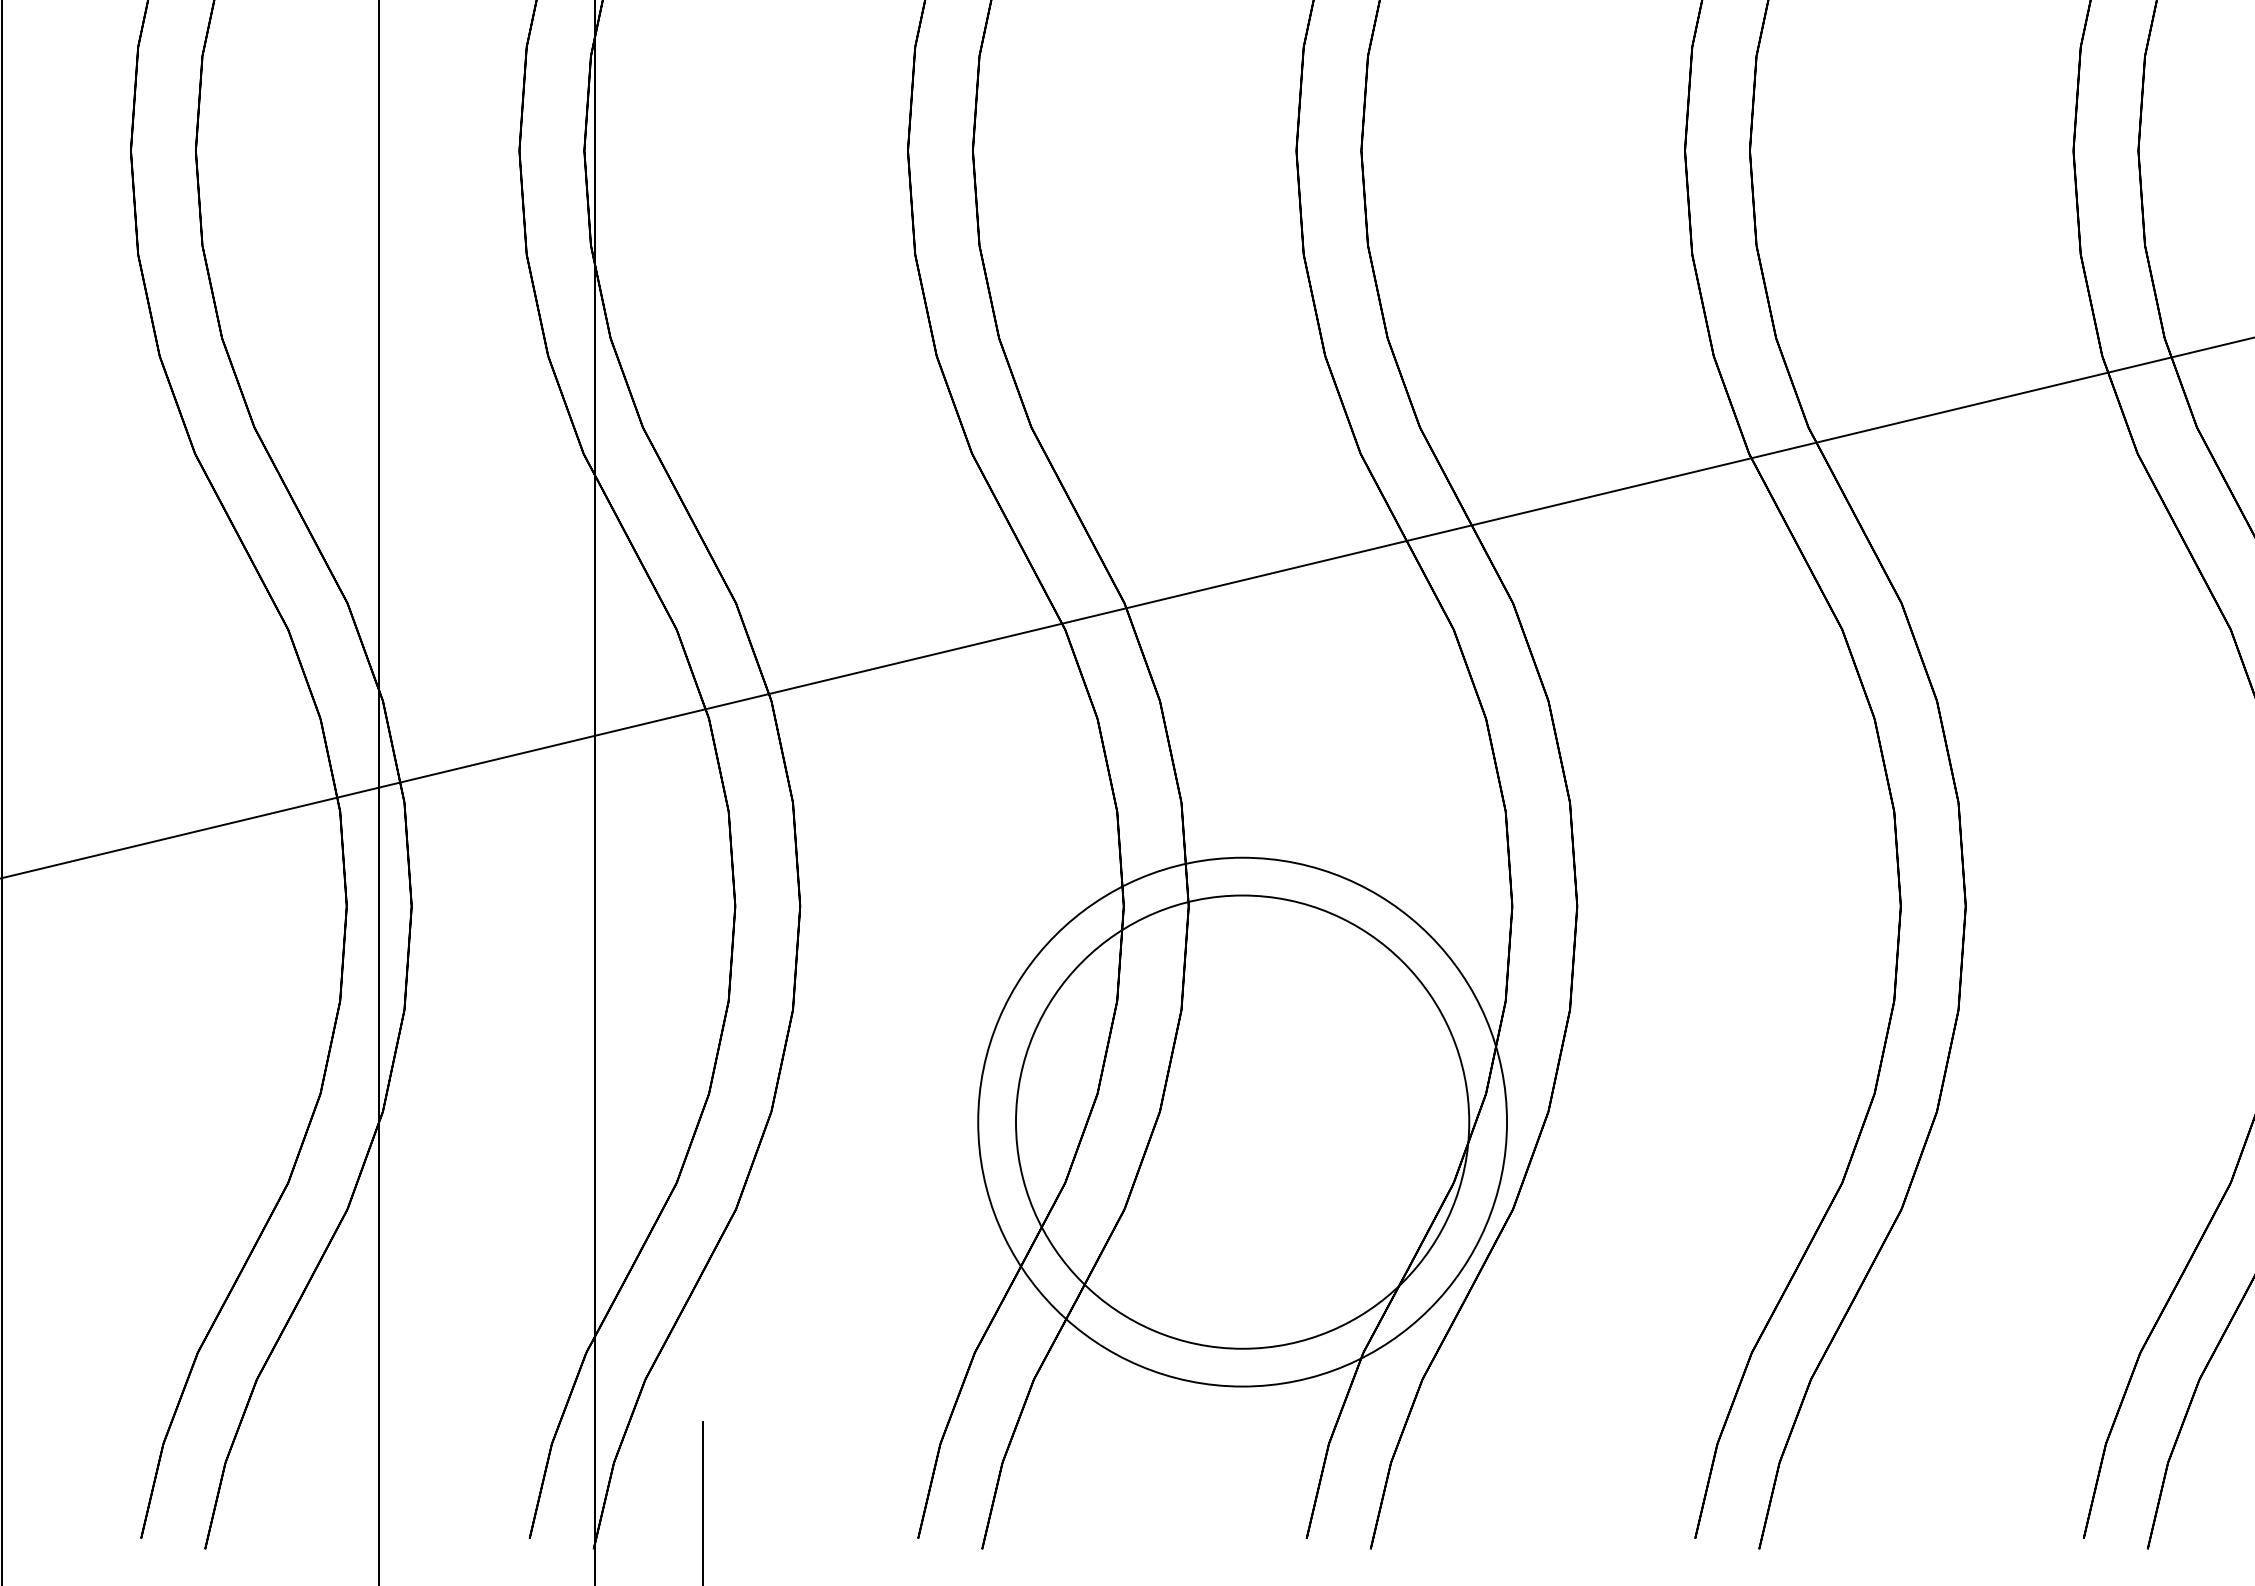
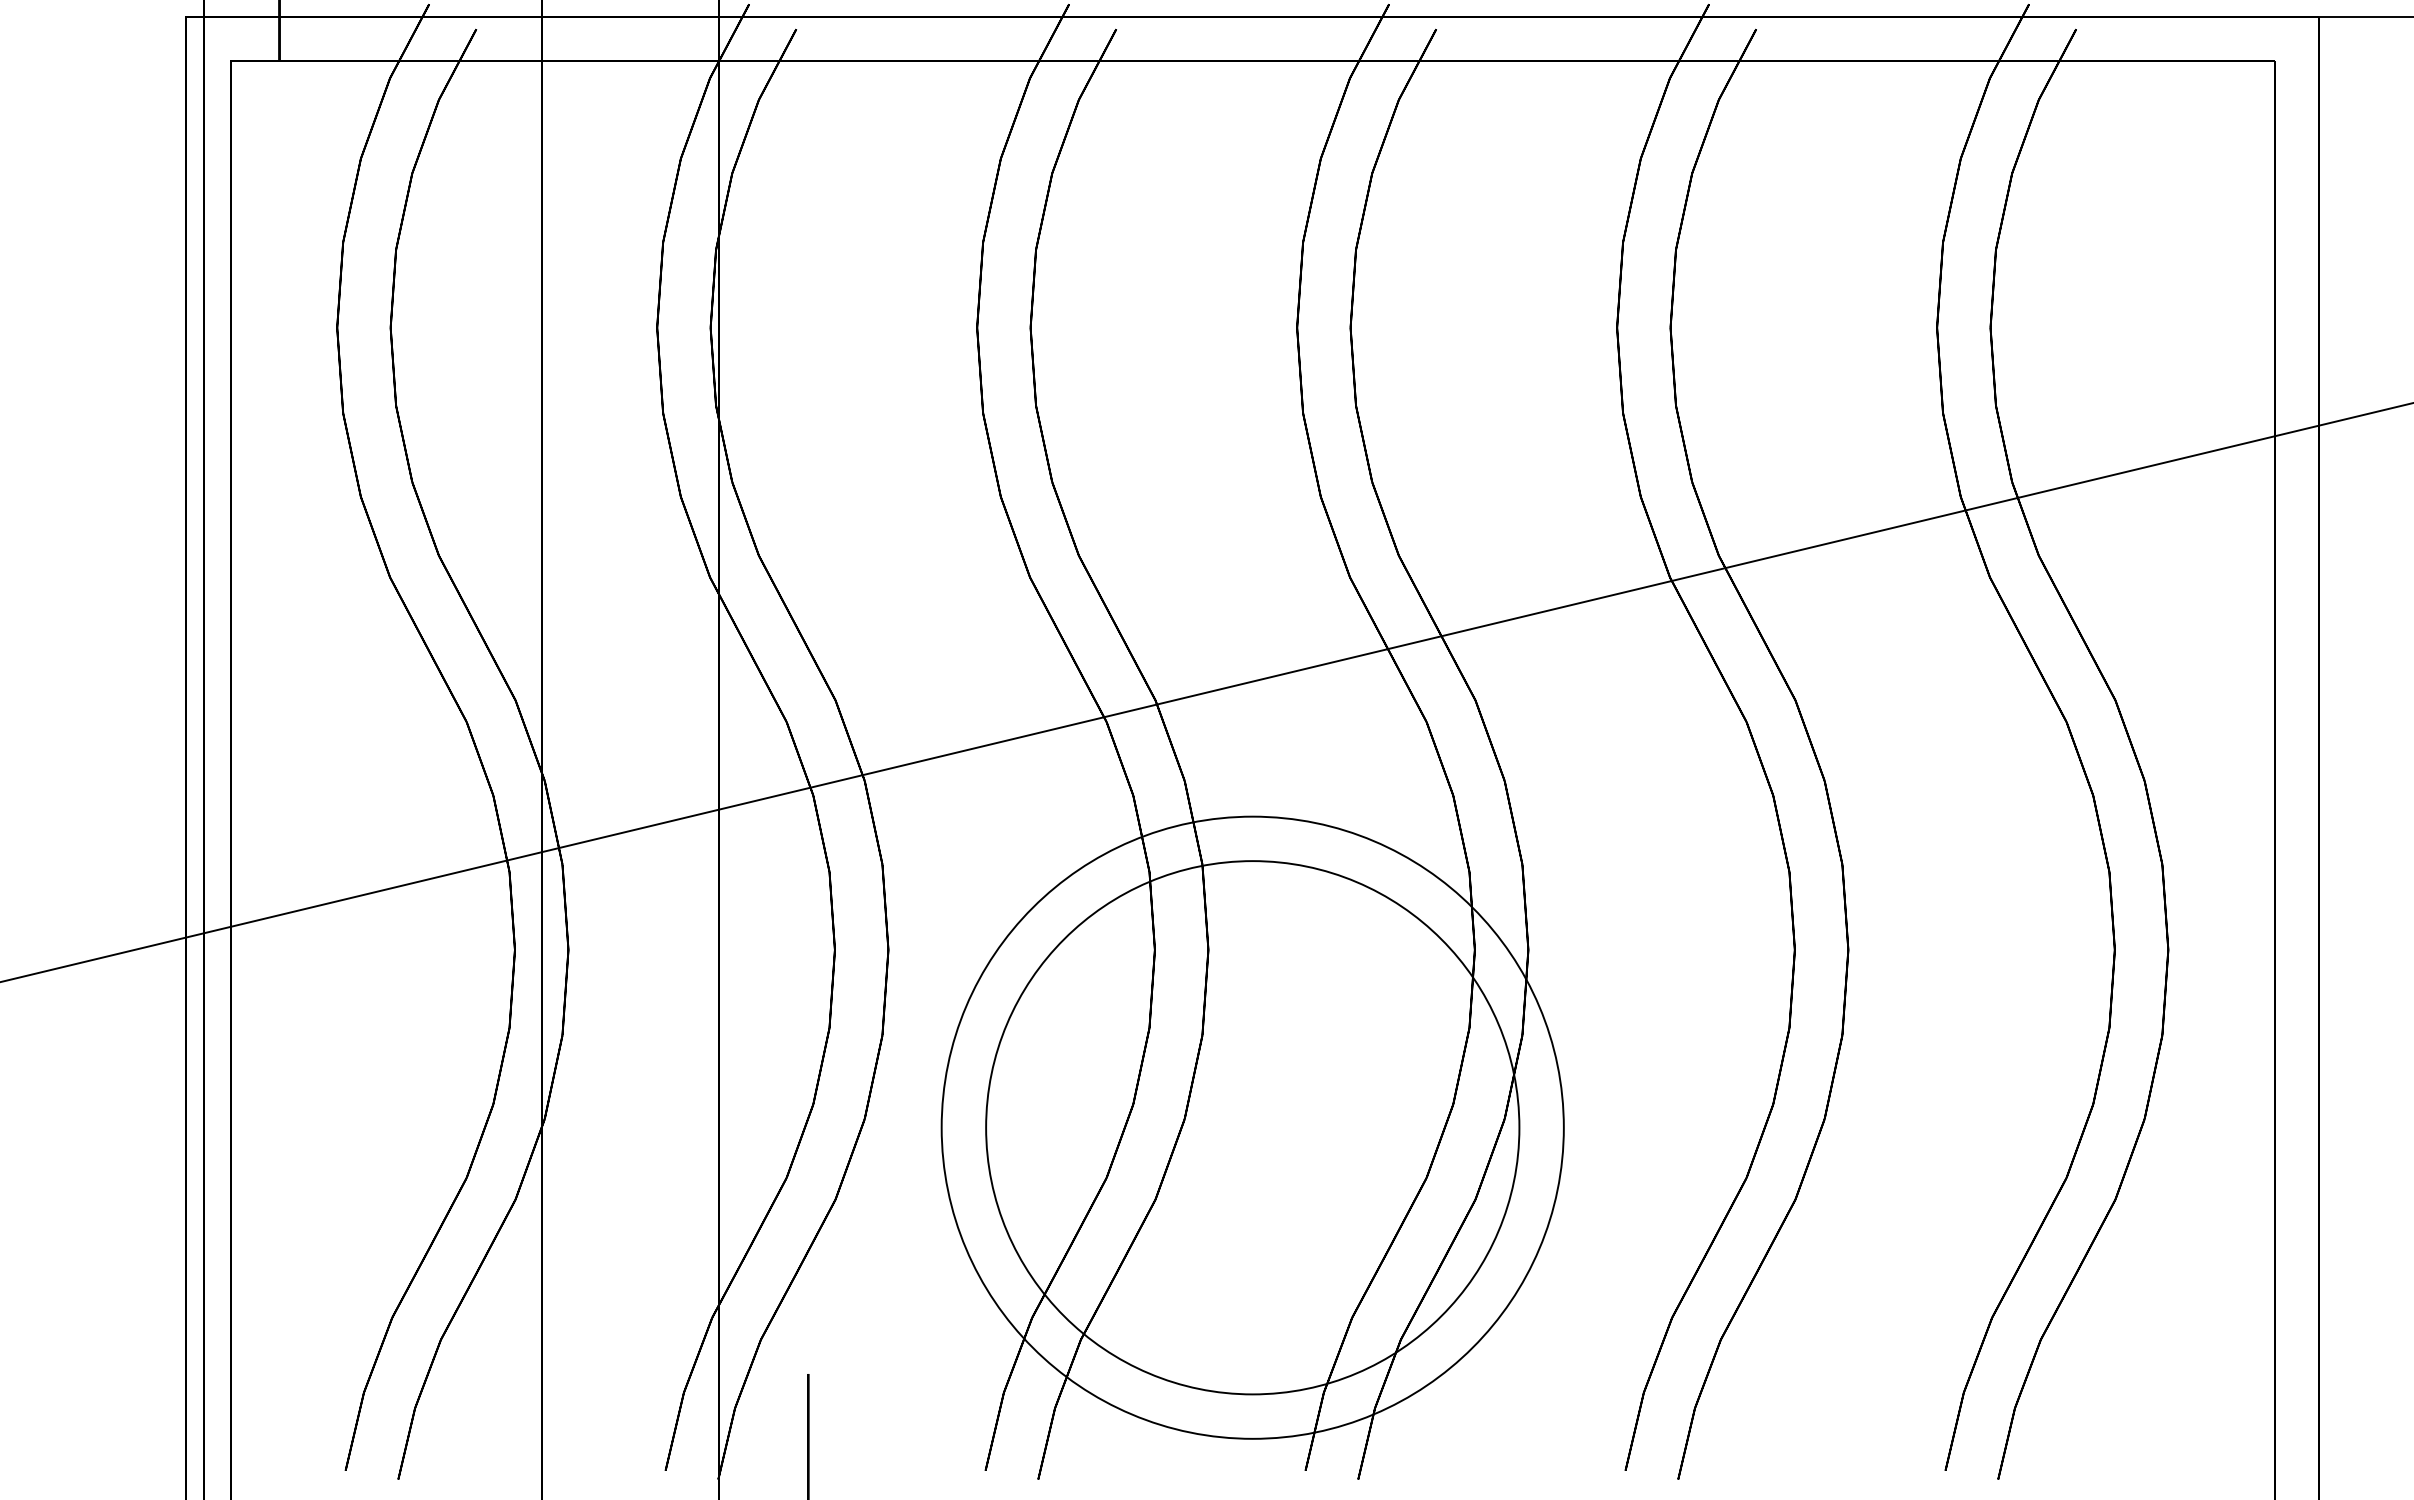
circle: (1242, 1121) -> (1252, 1127), size x1.43
circle: (1242, 1121) -> (1252, 1127), size x1.43

